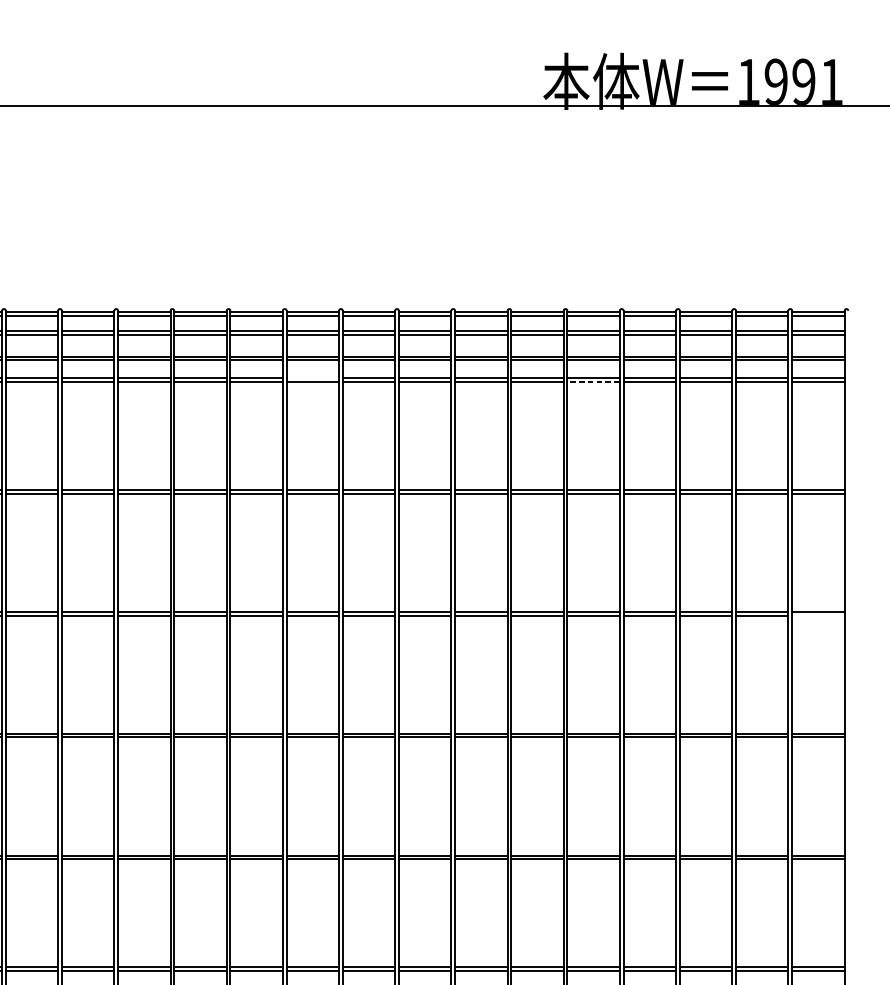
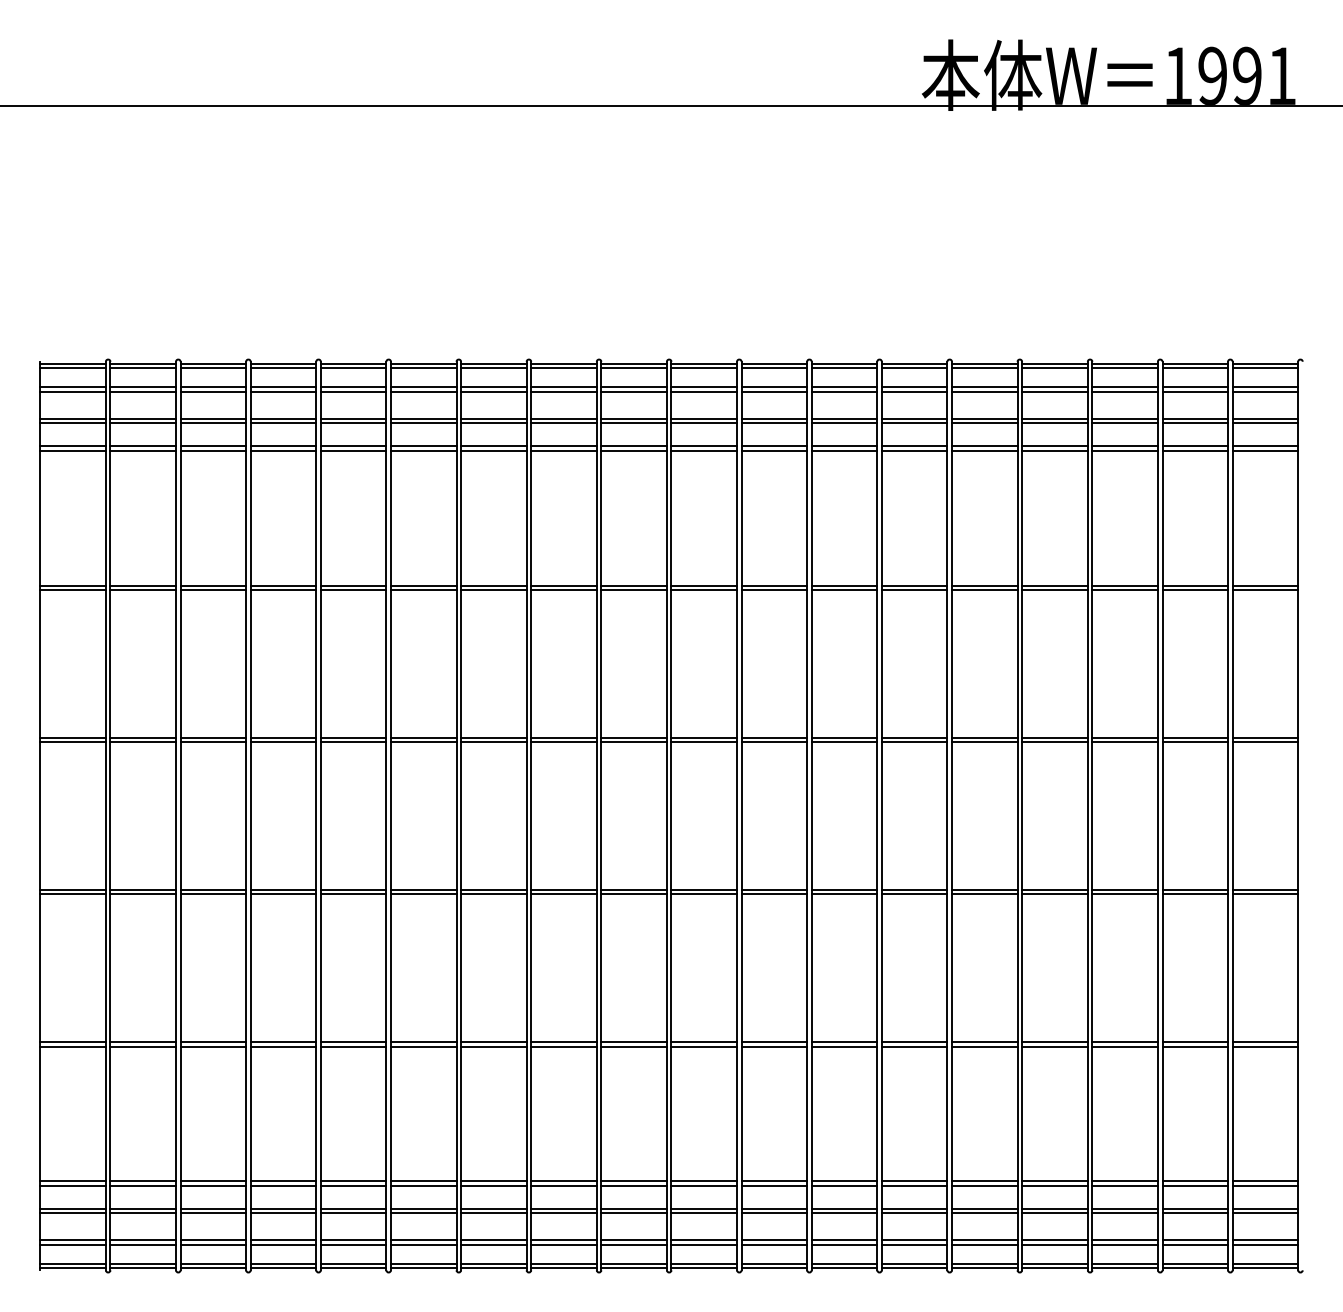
line: (312, 378) -> (633, 446), added
line: (593, 381) -> (984, 450), dashed -> solid
line: (818, 615) -> (1265, 742), added

